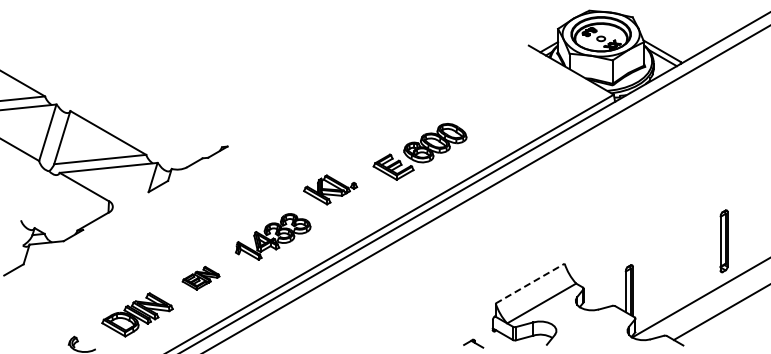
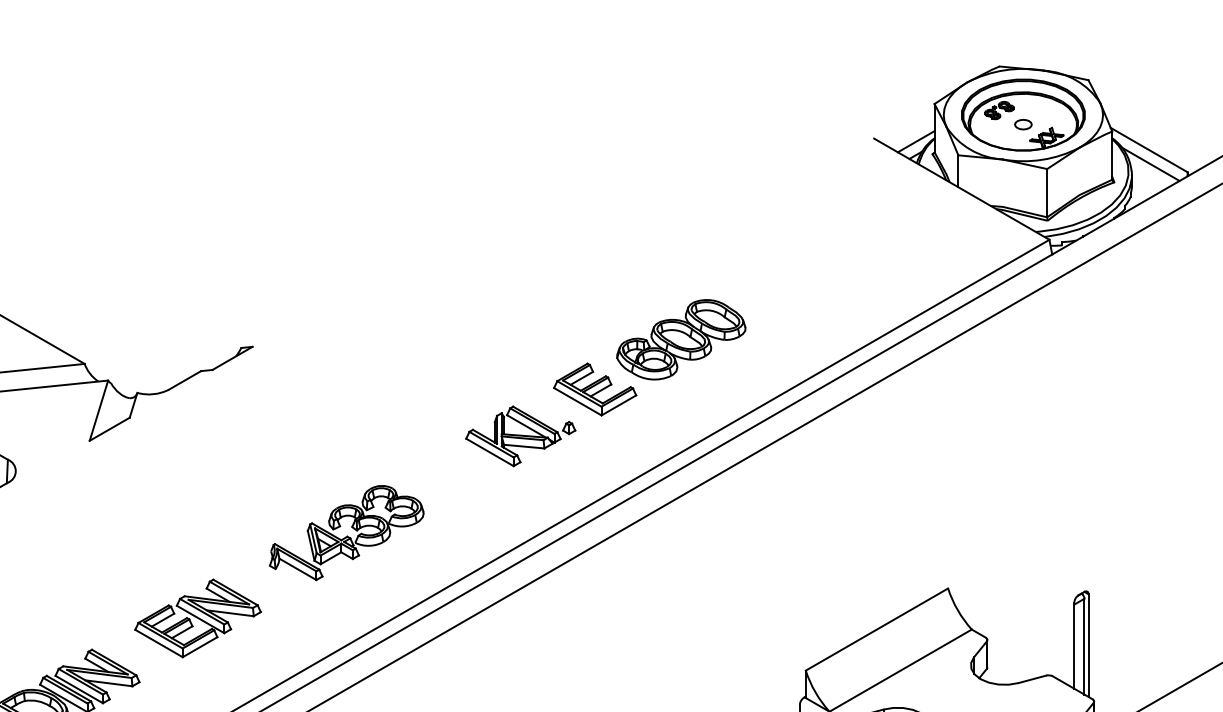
part: (330, 189) -> (520, 435), moved
part: (200, 278) -> (196, 619), size x1.67
line: (530, 283) -> (877, 629), dashed -> solid

